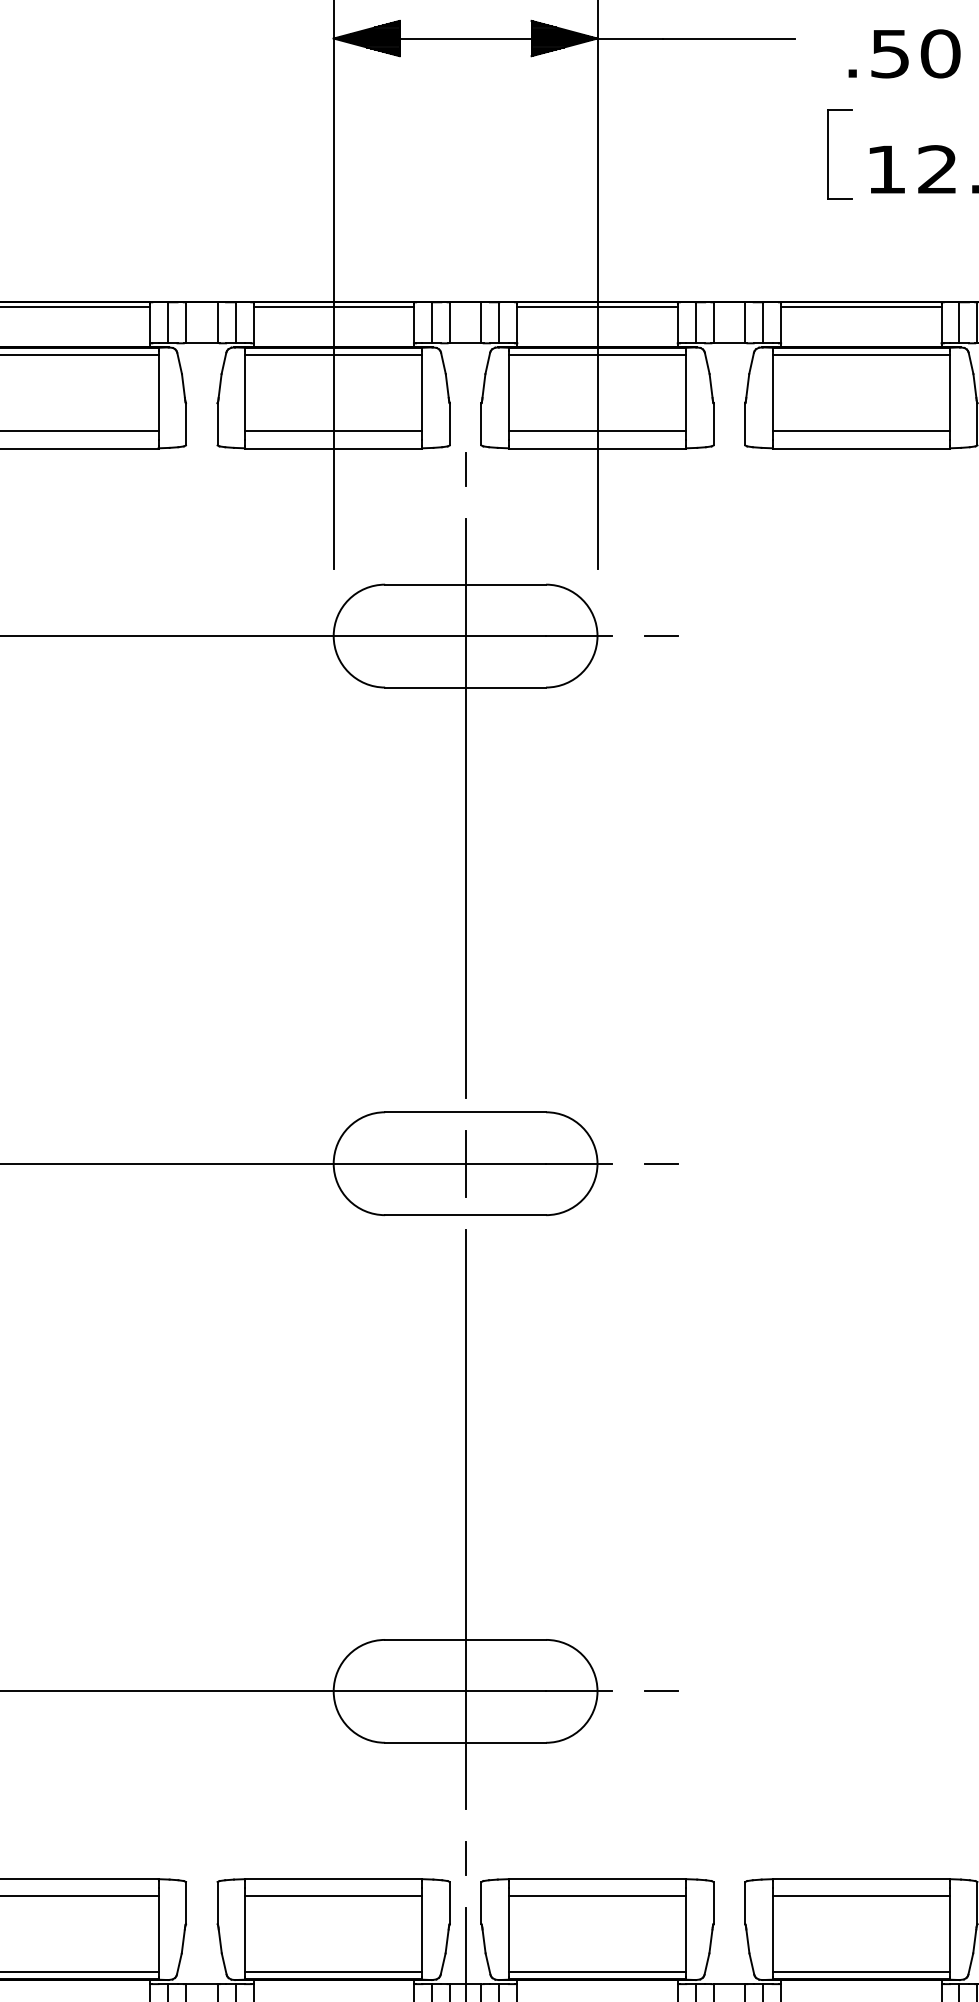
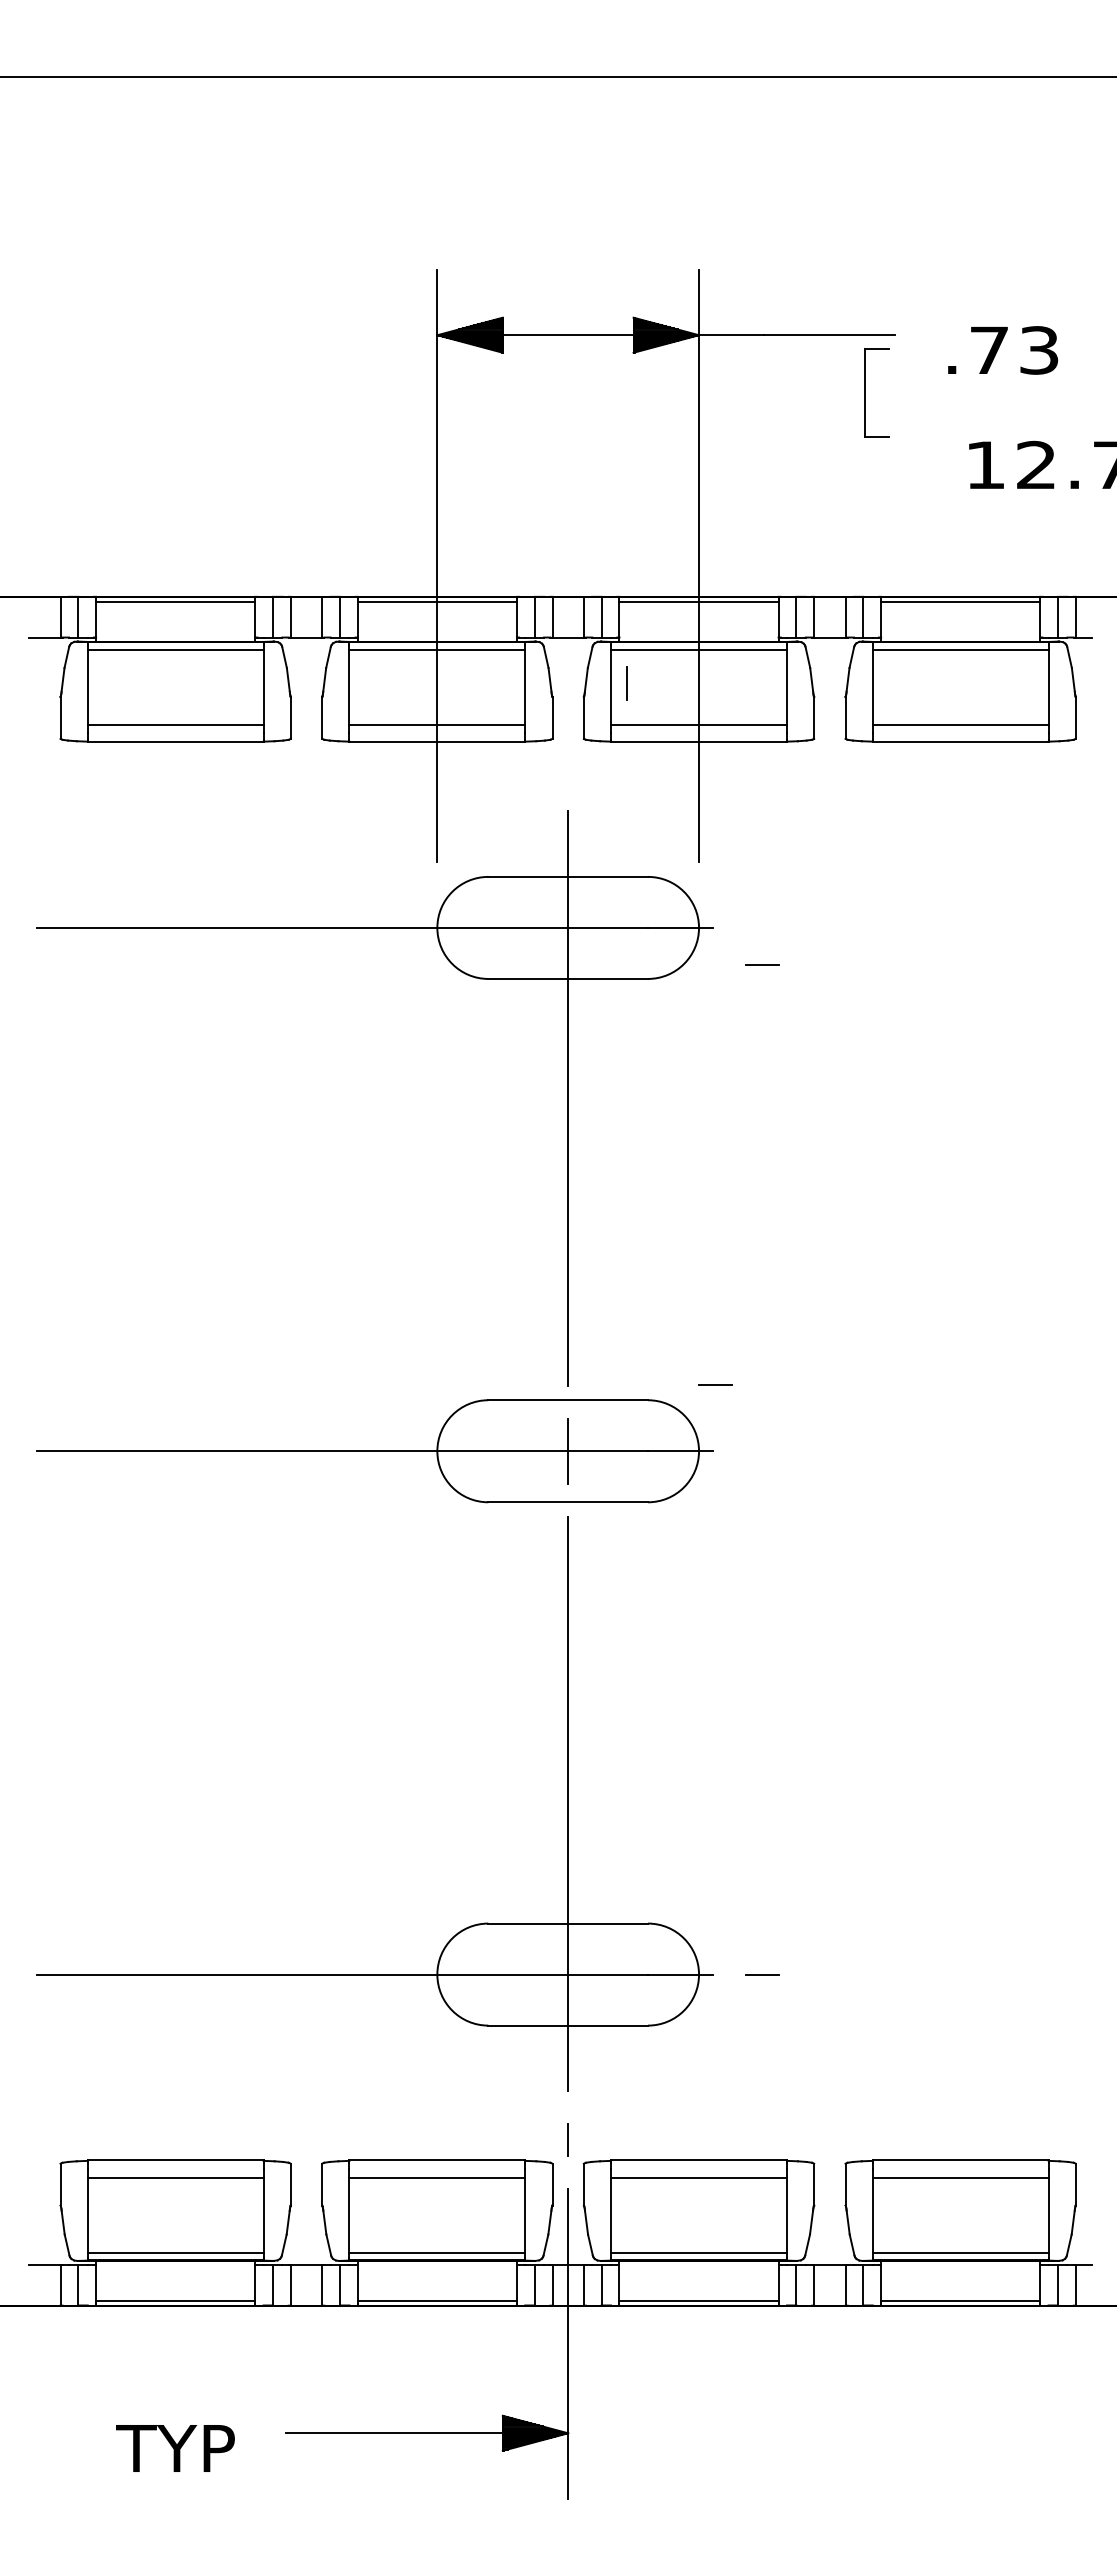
text: (915, 53) -> (1014, 350), .50 -> .73
part: (828, 153) -> (865, 392), moved
line: (464, 469) -> (626, 683), moved
line: (661, 635) -> (762, 964), moved
line: (661, 1162) -> (715, 1384), moved

